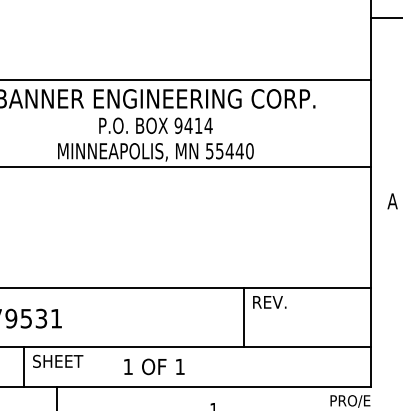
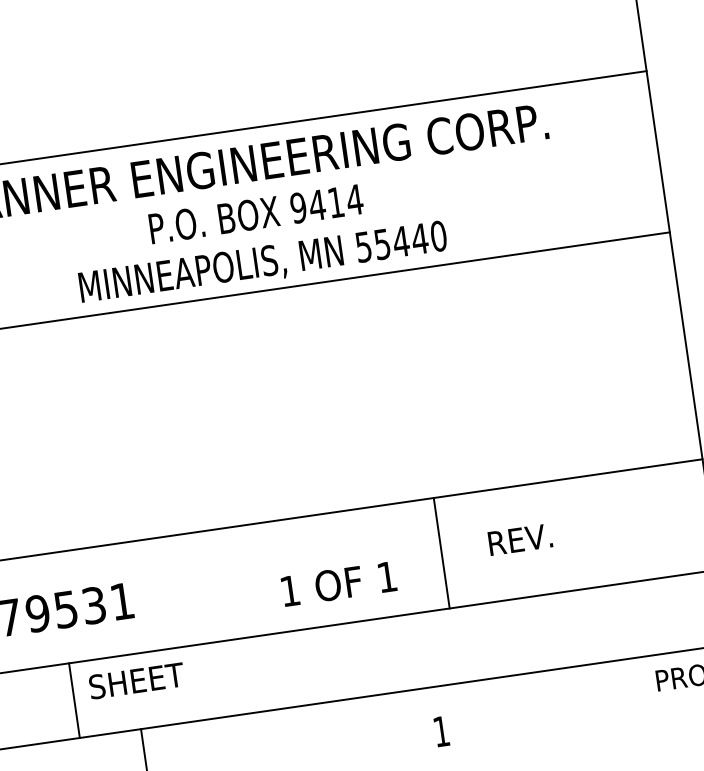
text: (269, 302) -> (519, 540), moved
line: (243, 317) -> (441, 553), moved
text: (154, 366) -> (339, 583), moved

